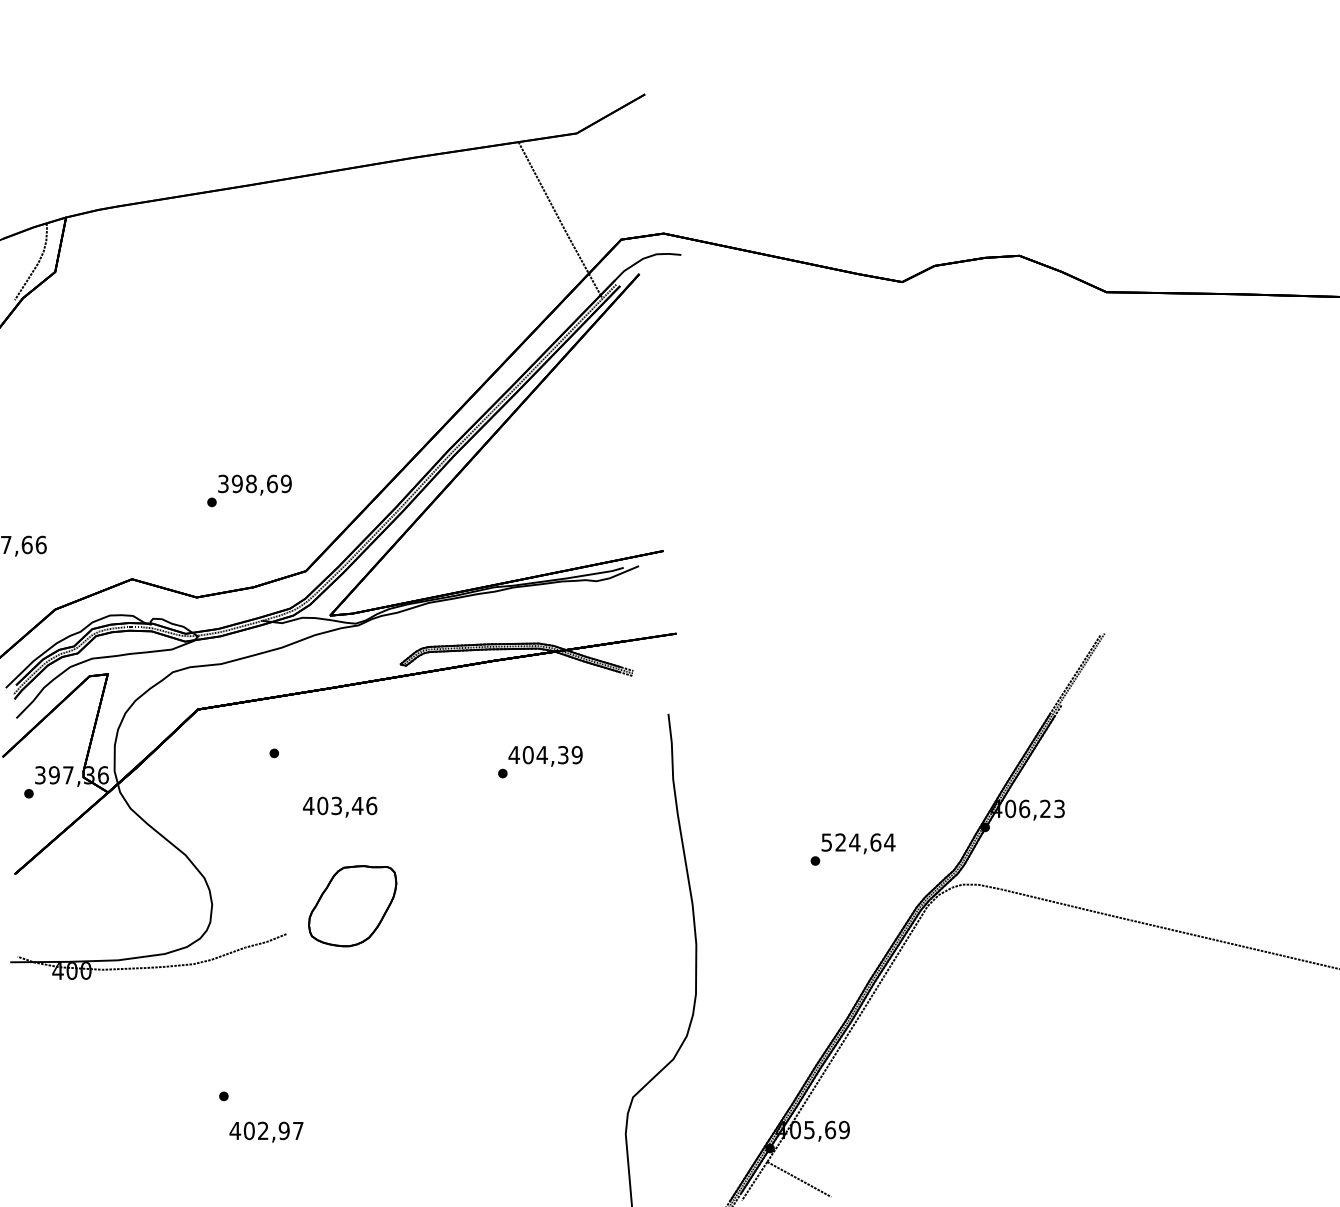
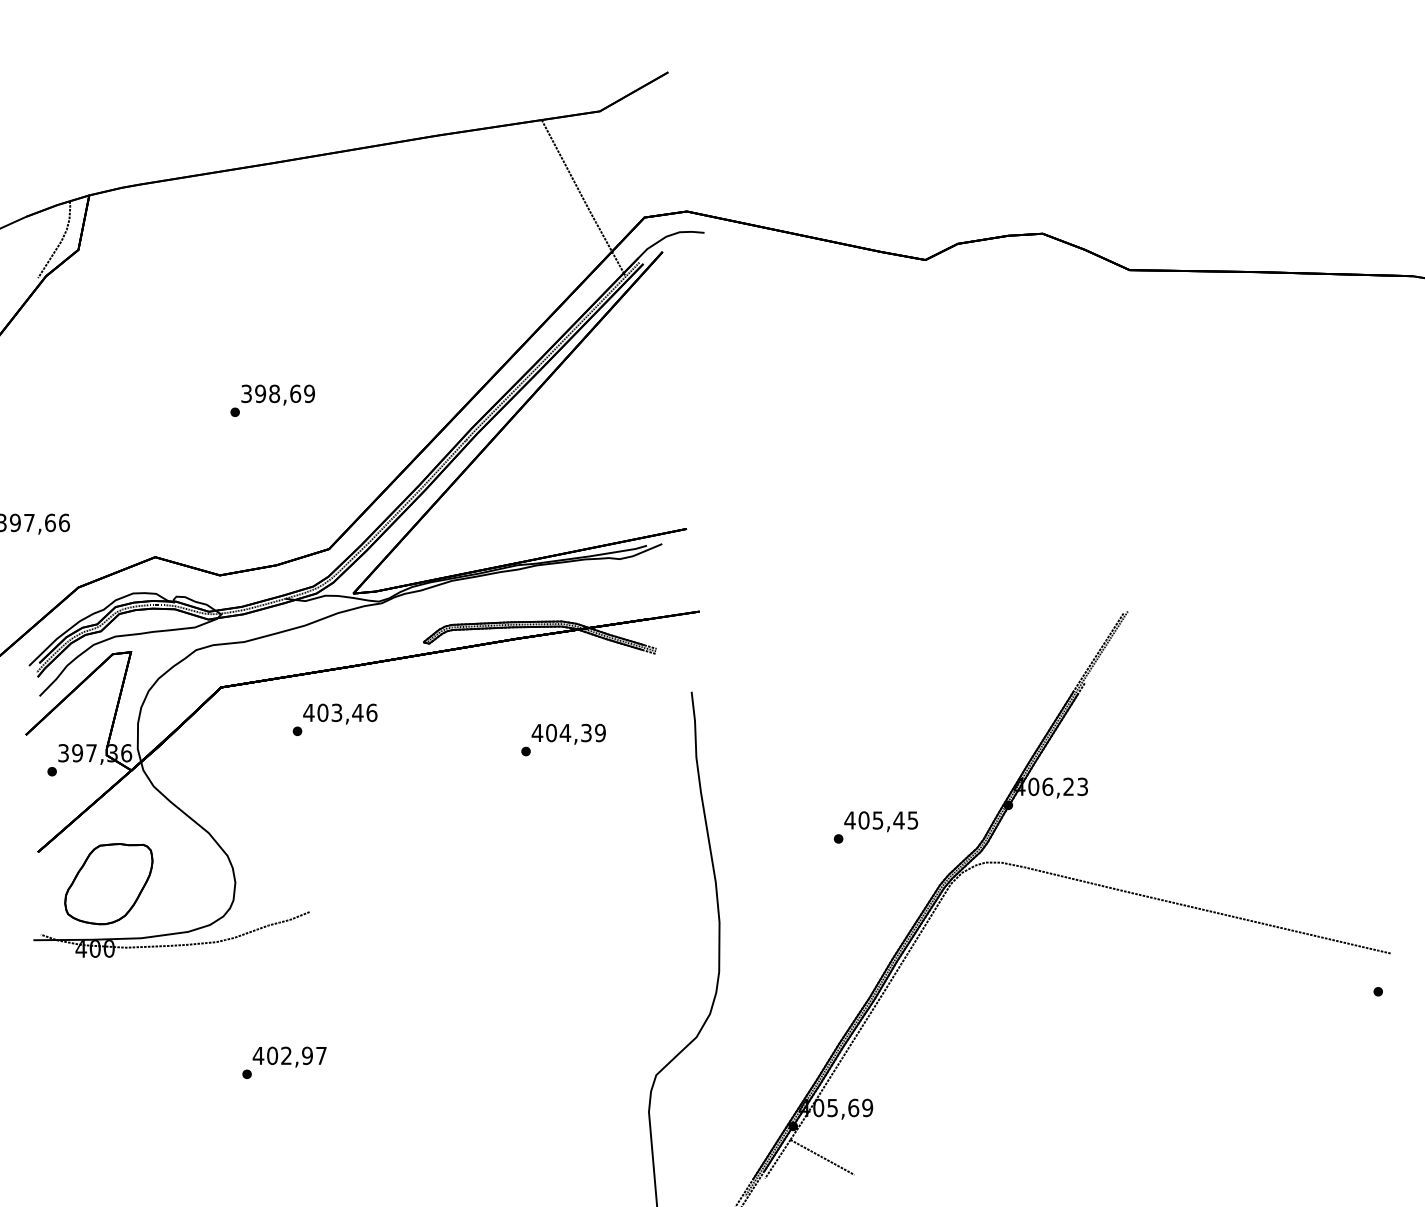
text: (249, 490) -> (272, 400), moved
text: (340, 806) -> (340, 713), moved
text: (858, 842) -> (881, 820), 524,64 -> 405,45
part: (352, 906) -> (108, 884), moved
text: (266, 1131) -> (289, 1056), moved

